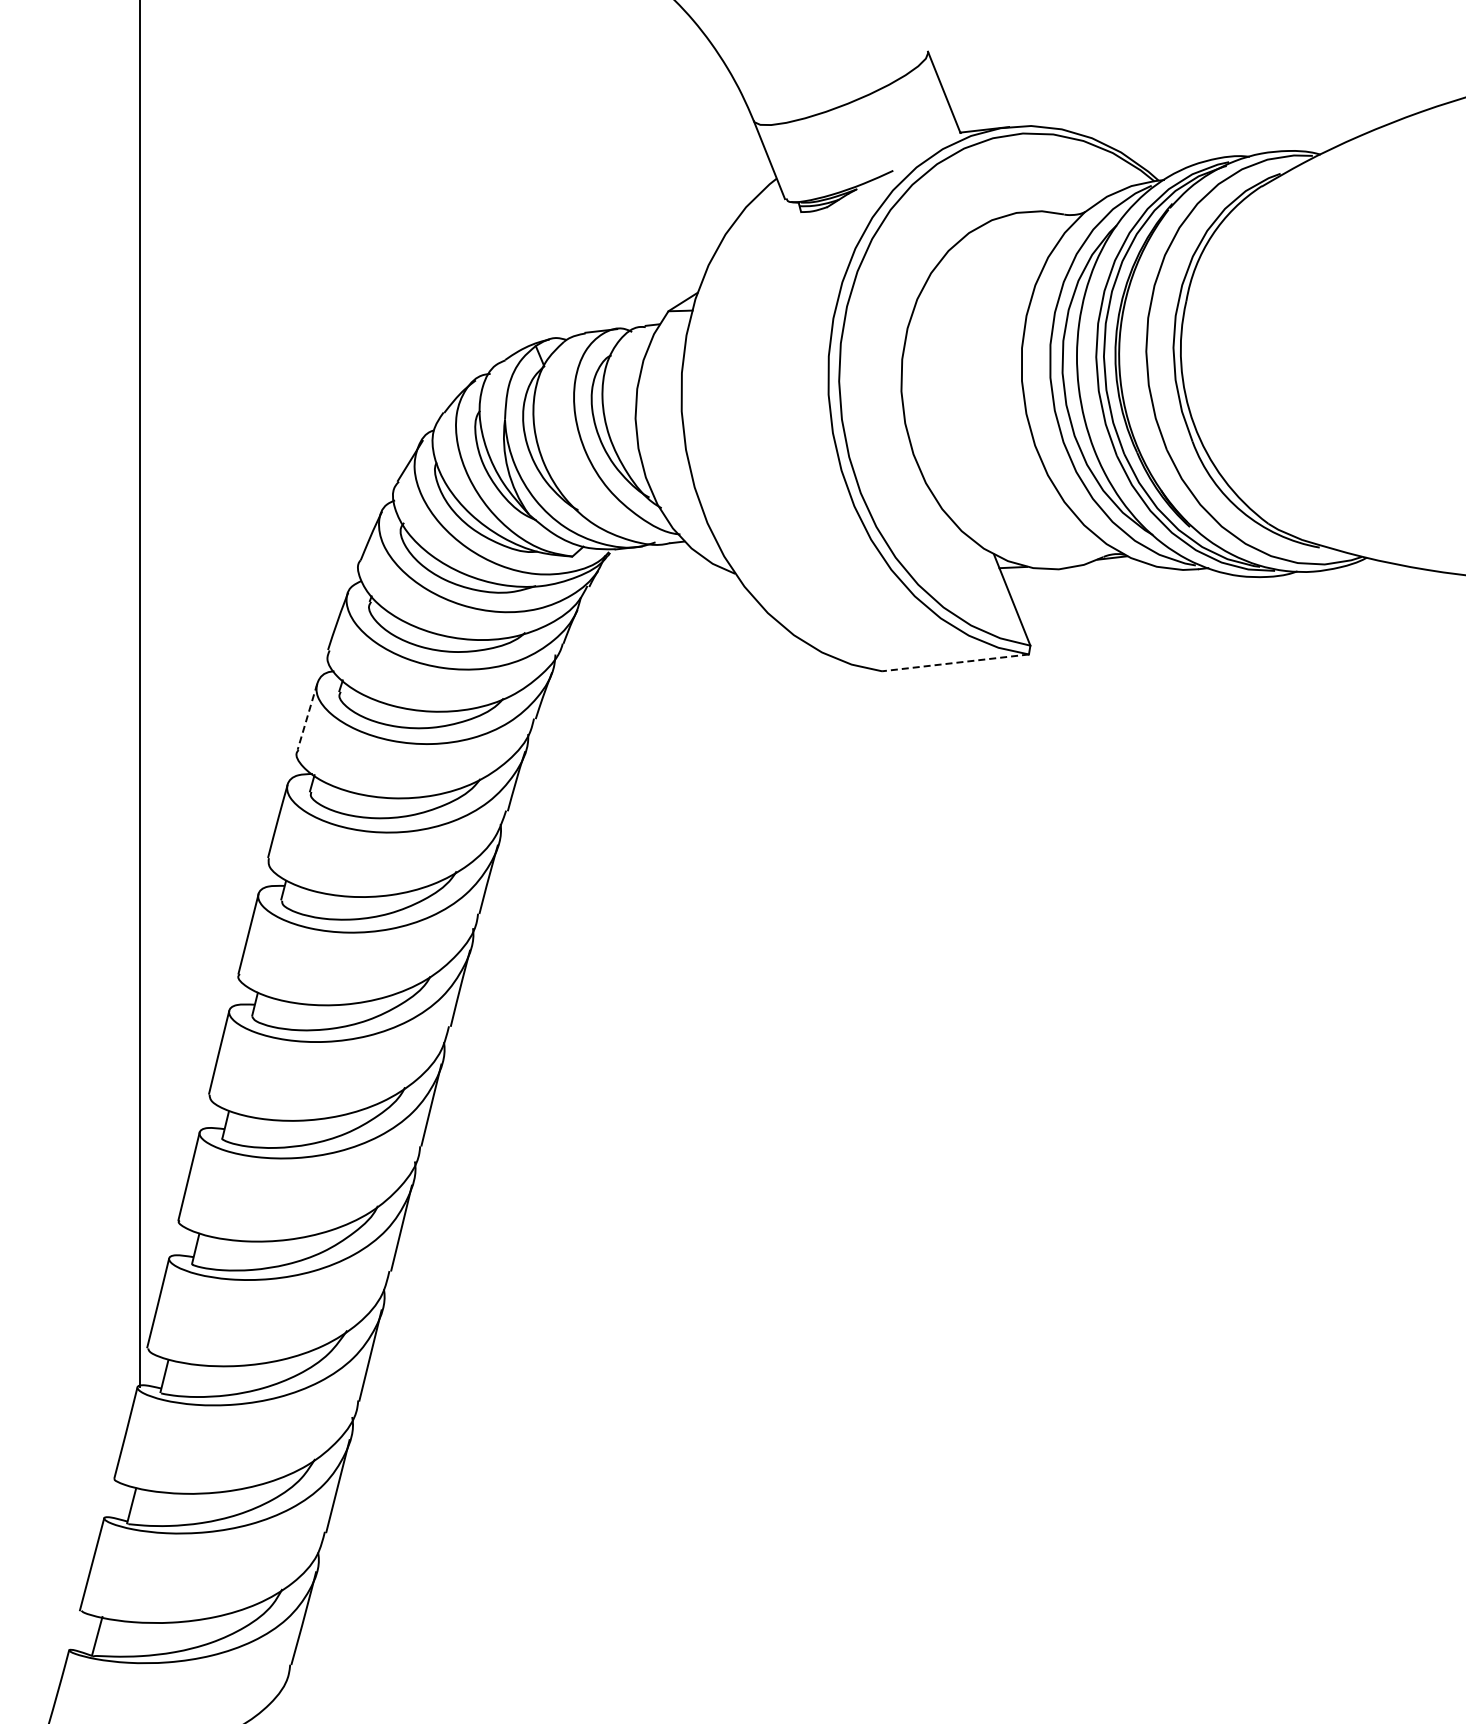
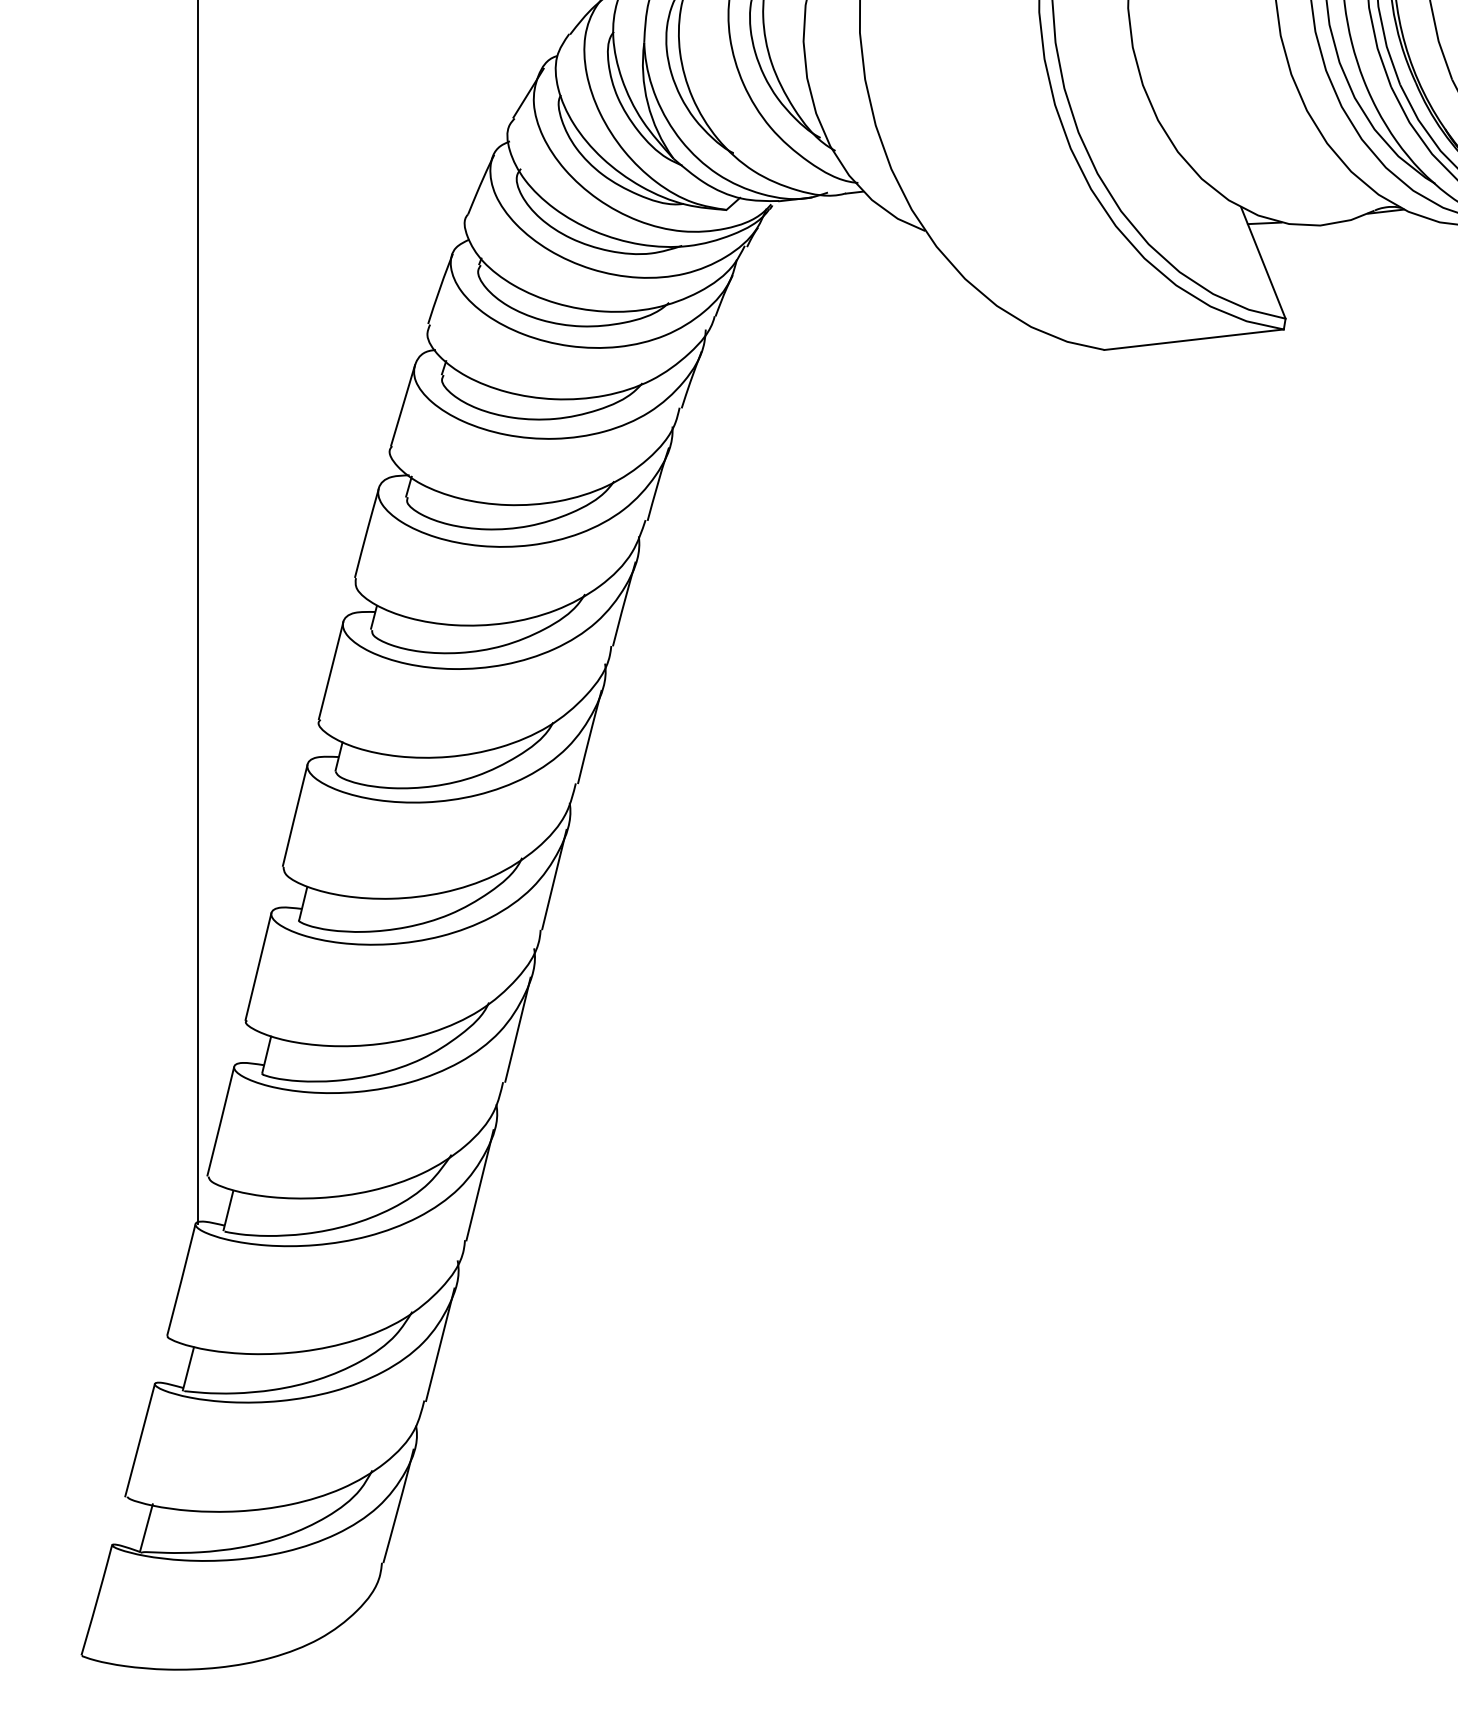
line: (955, 662) -> (1194, 339), dashed -> solid
line: (307, 717) -> (403, 406), dashed -> solid

